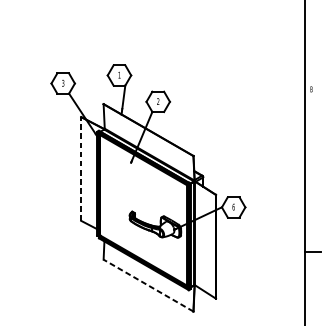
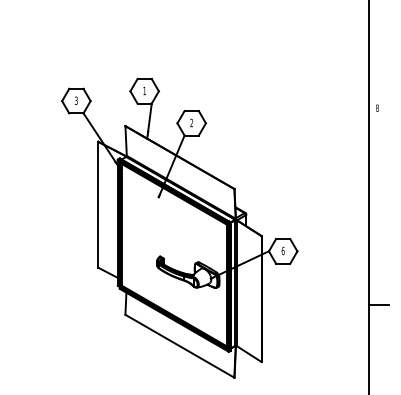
line: (81, 168) -> (98, 204), dashed -> solid
line: (148, 285) -> (179, 346), dashed -> solid

